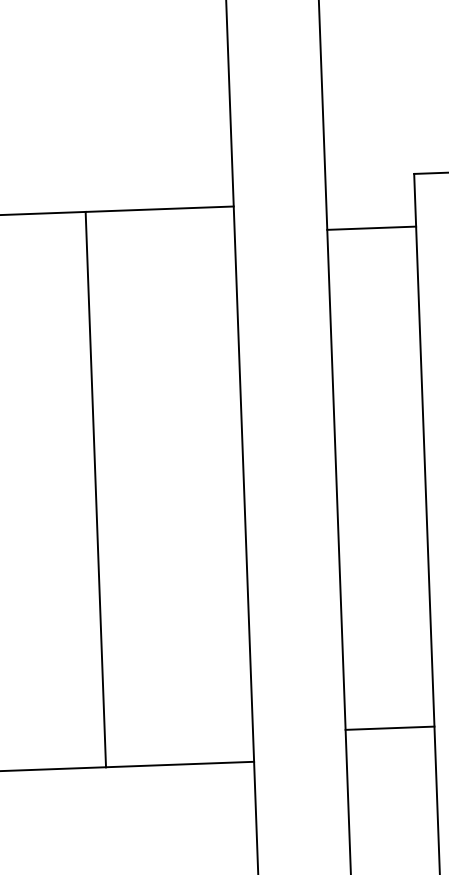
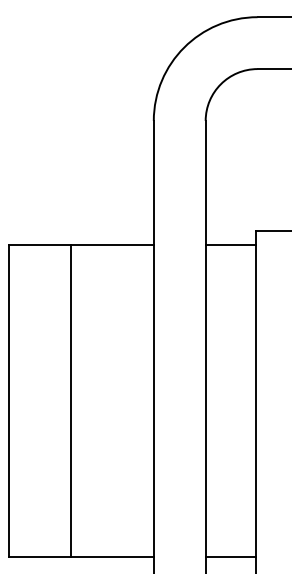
line: (371, 228) -> (230, 245), moved
line: (389, 727) -> (230, 556), moved

